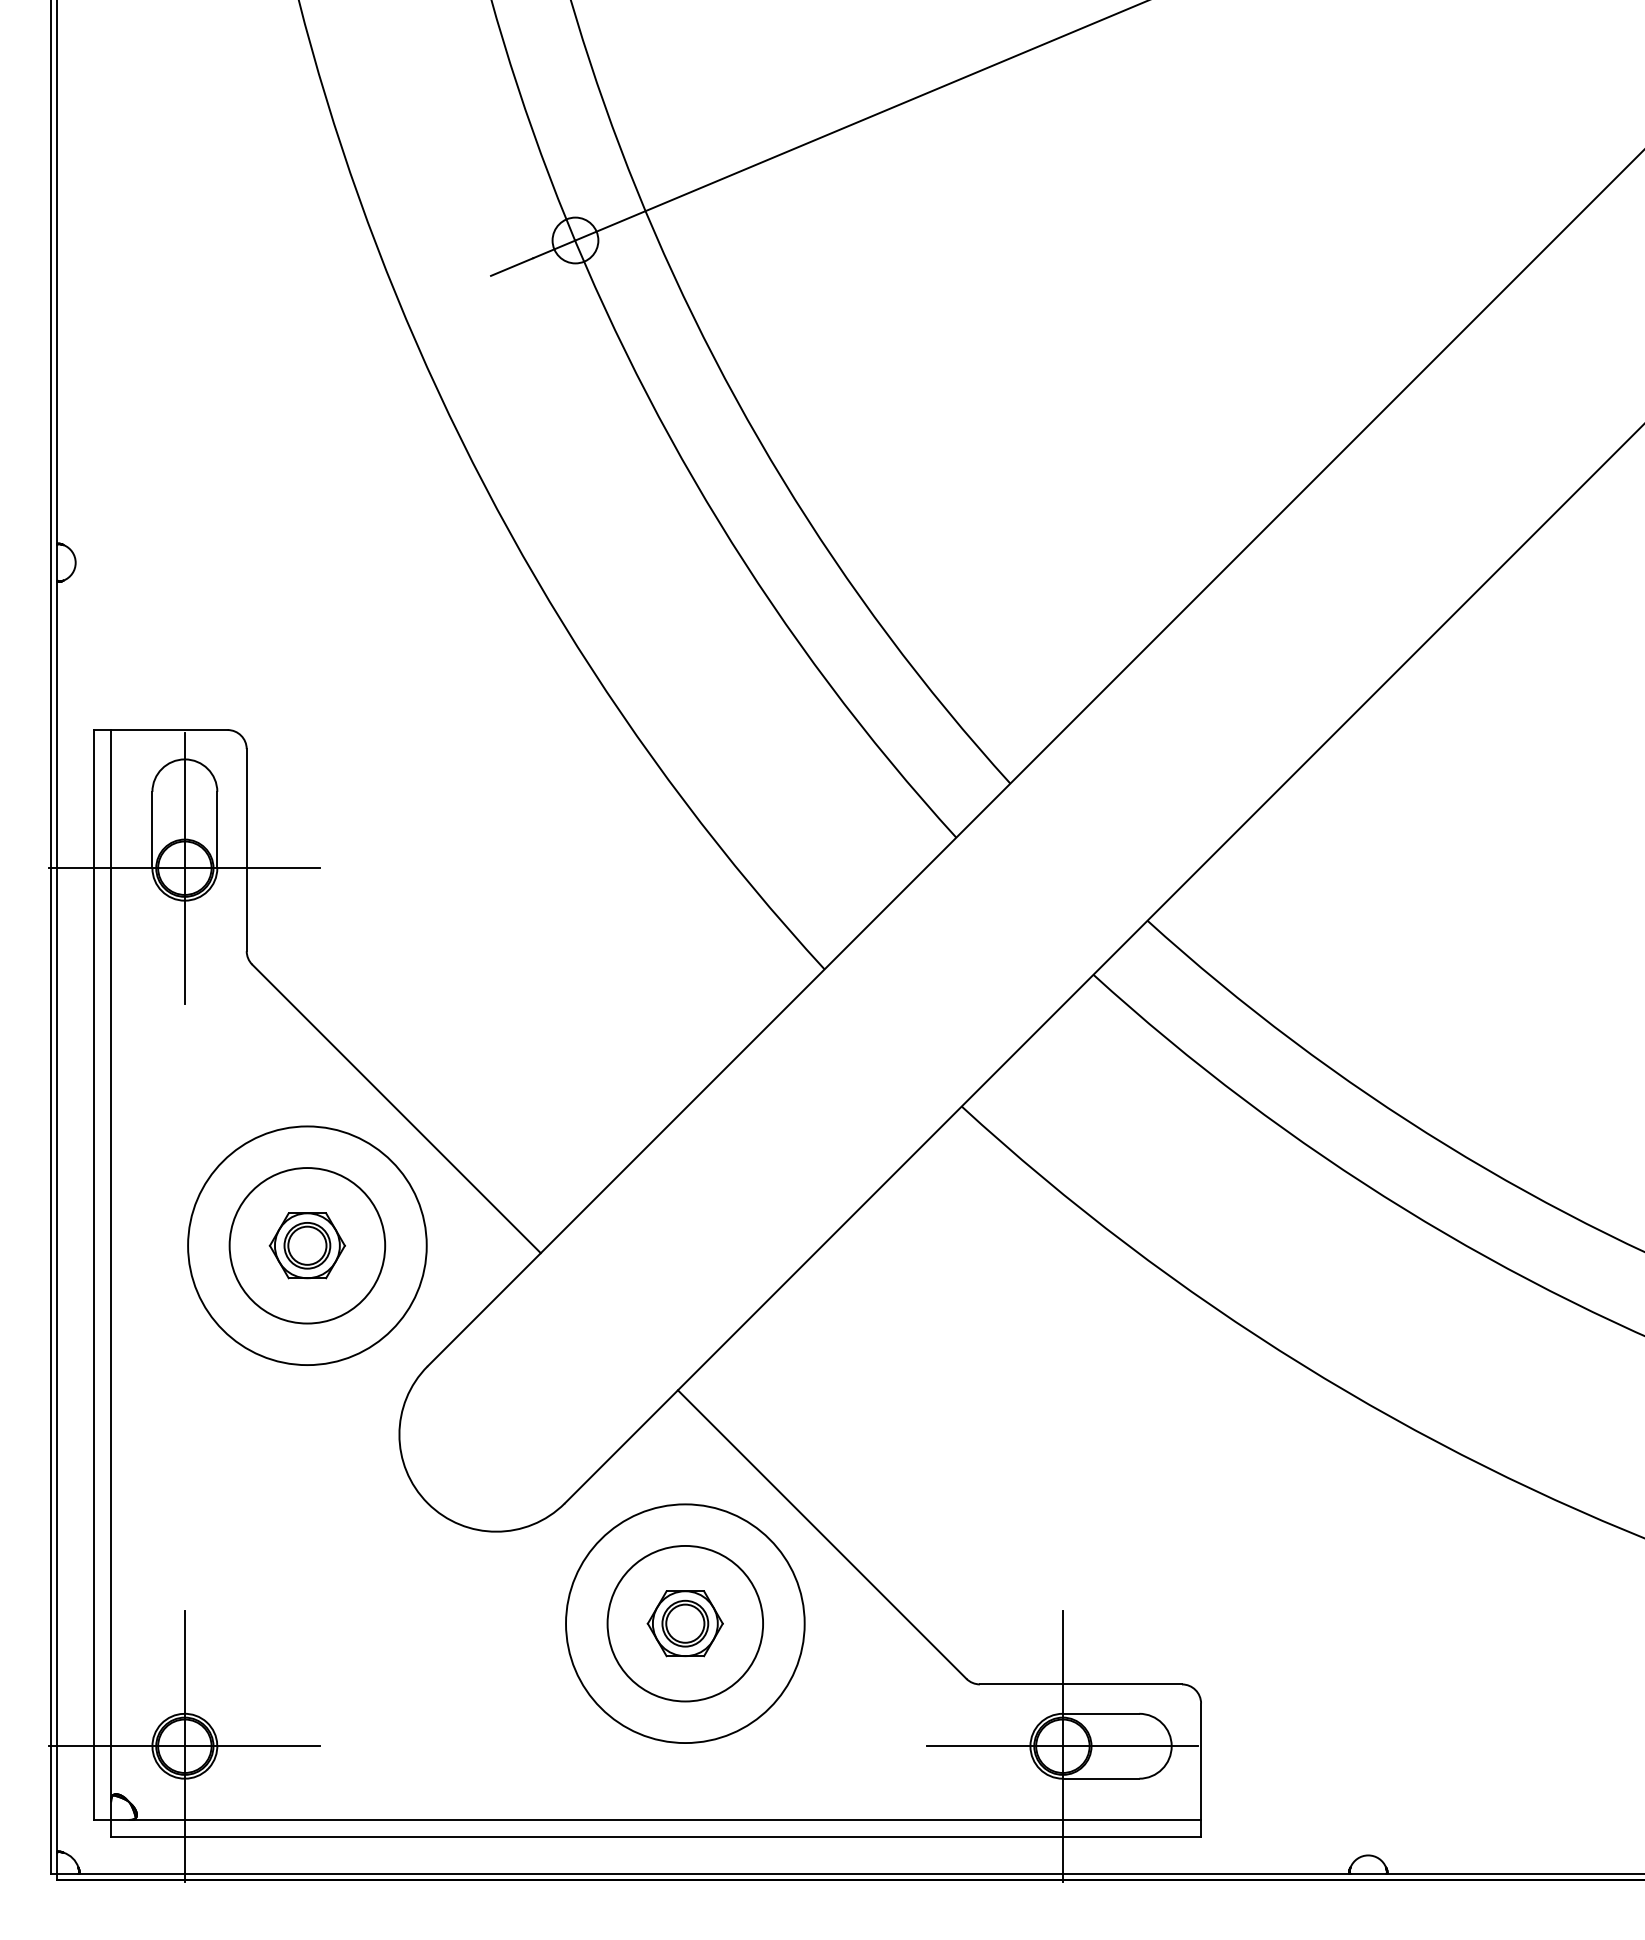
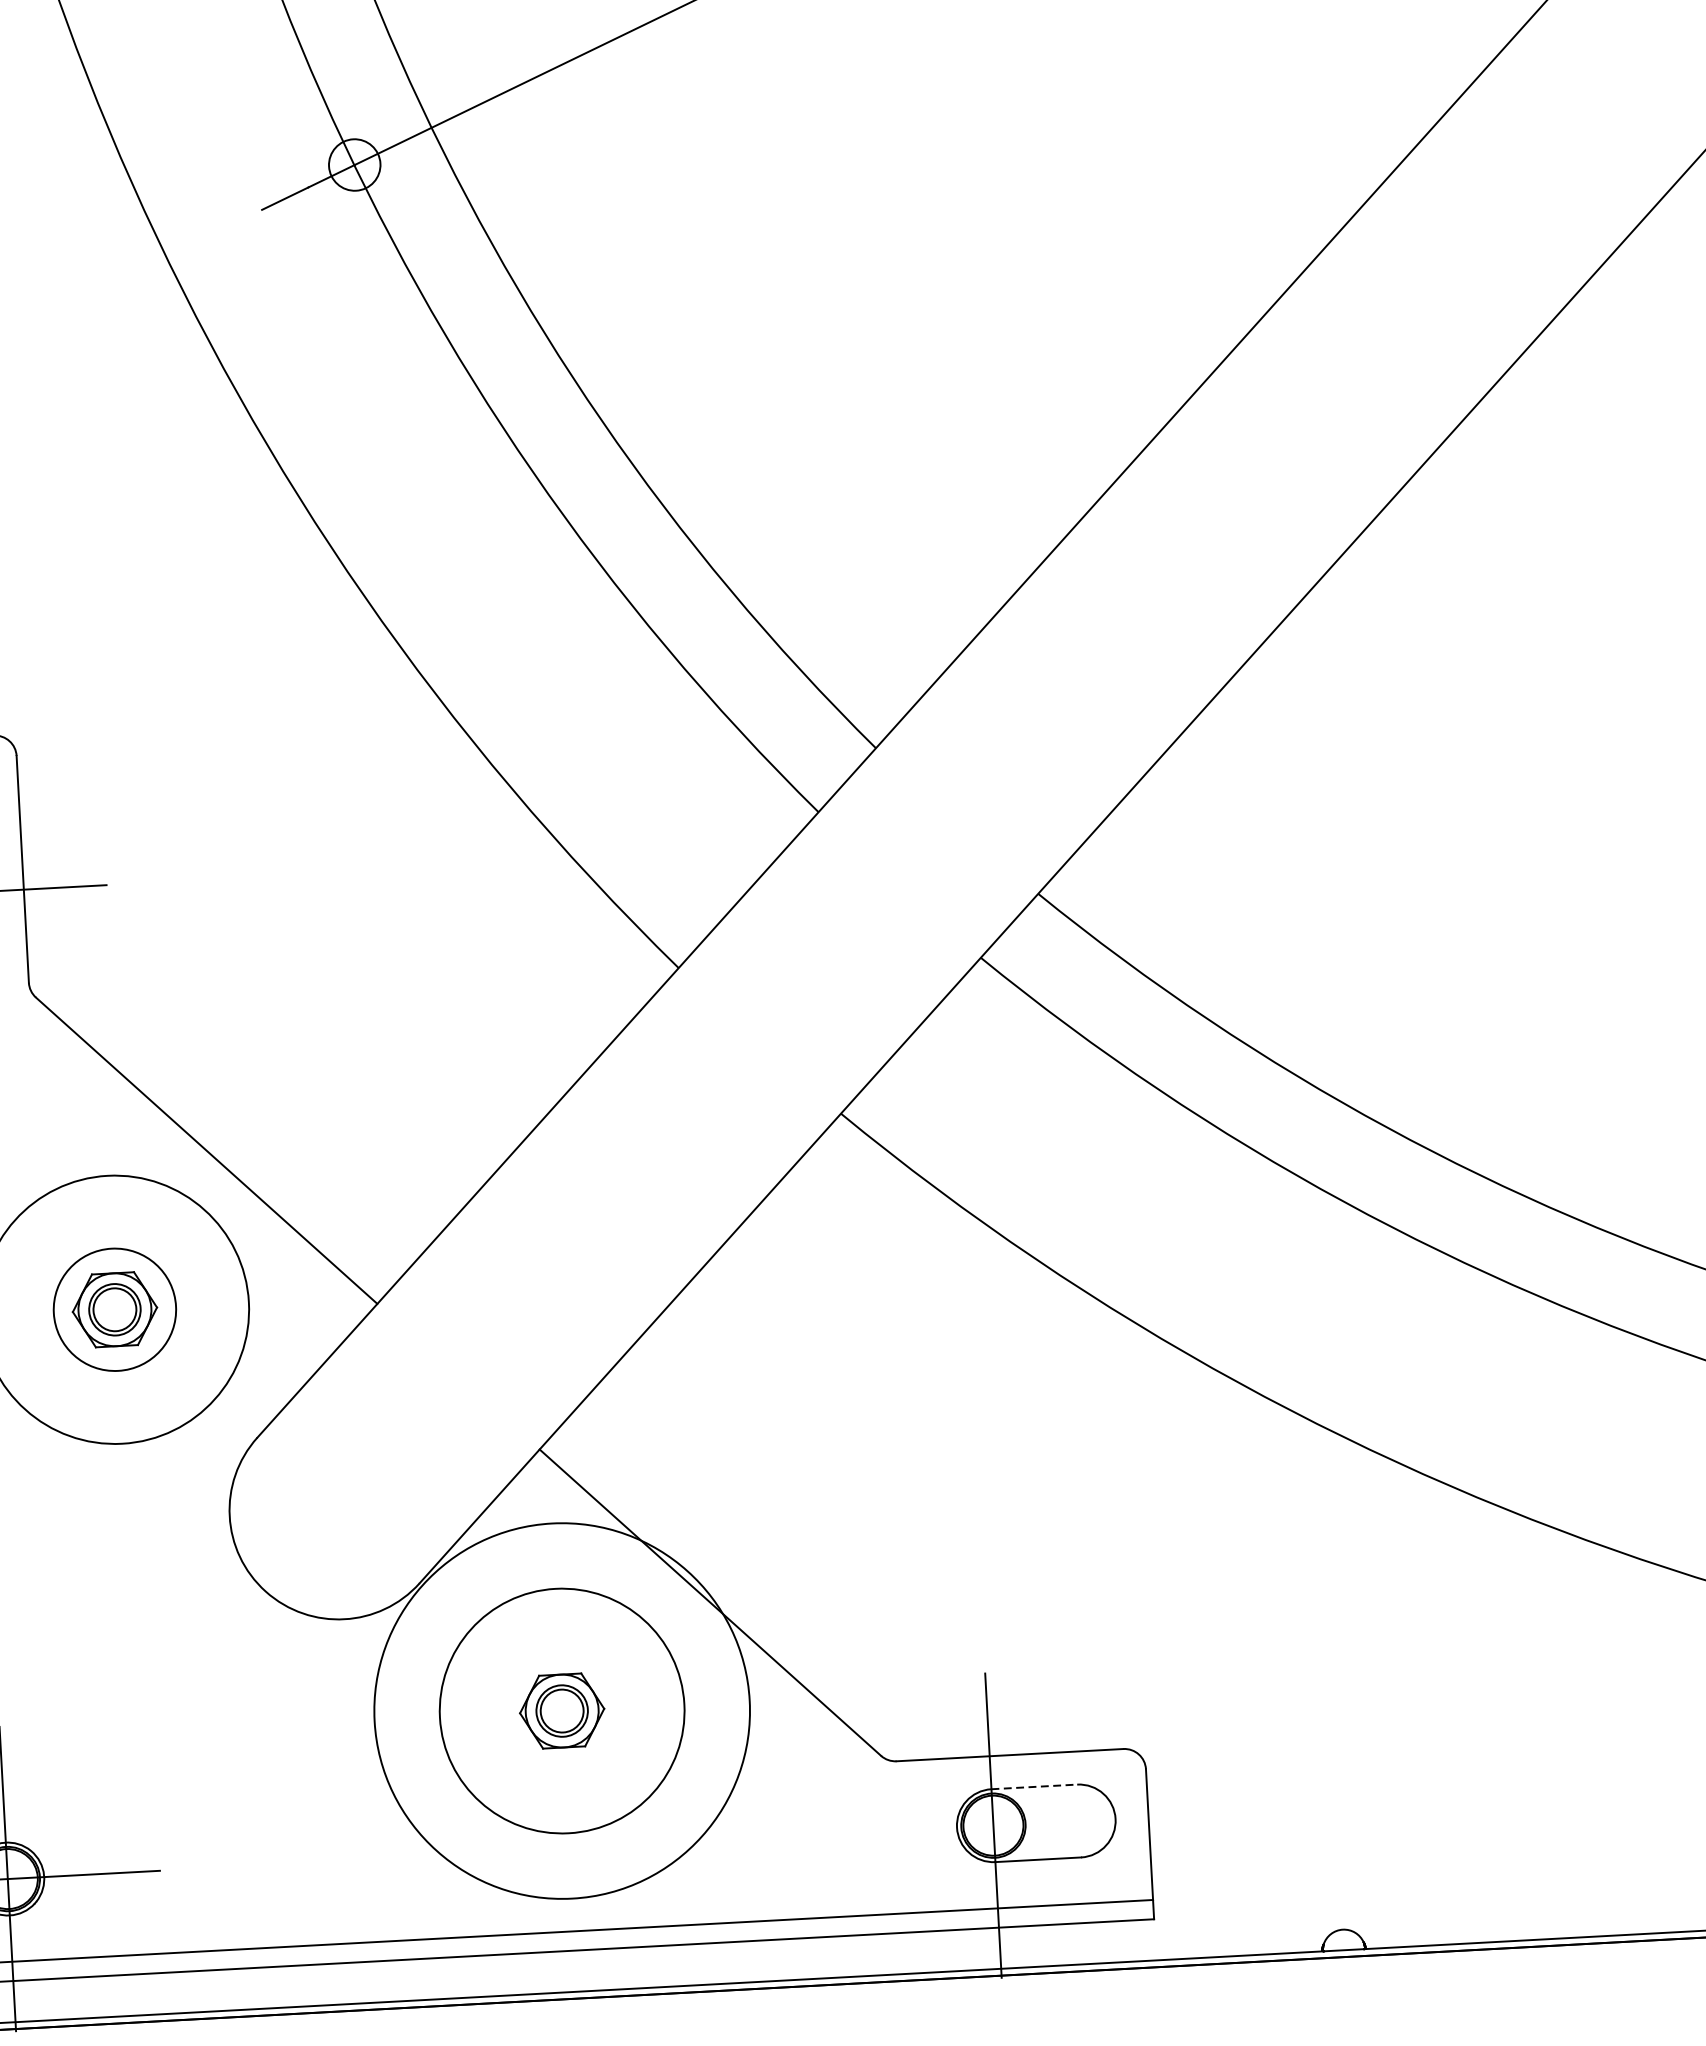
circle: (307, 1245) -> (115, 1309), size x0.7
circle: (685, 1623) -> (562, 1710), size x1.4
circle: (685, 1623) -> (562, 1710), size x1.4
line: (1101, 1713) -> (1034, 1786), solid -> dashed
line: (1062, 1746) -> (993, 1825), removed

